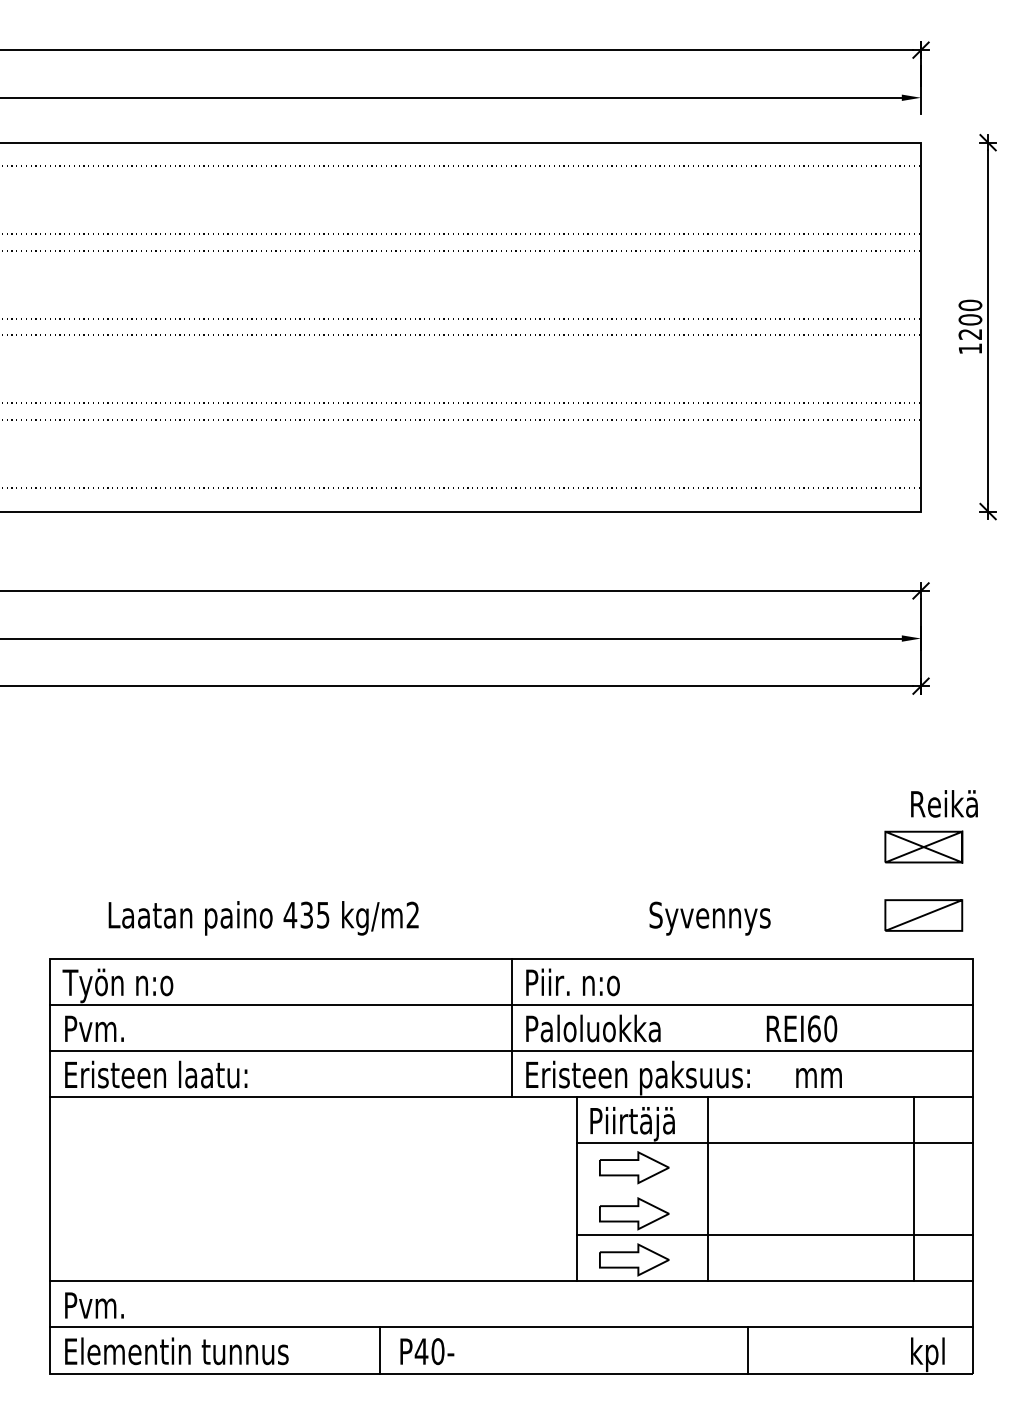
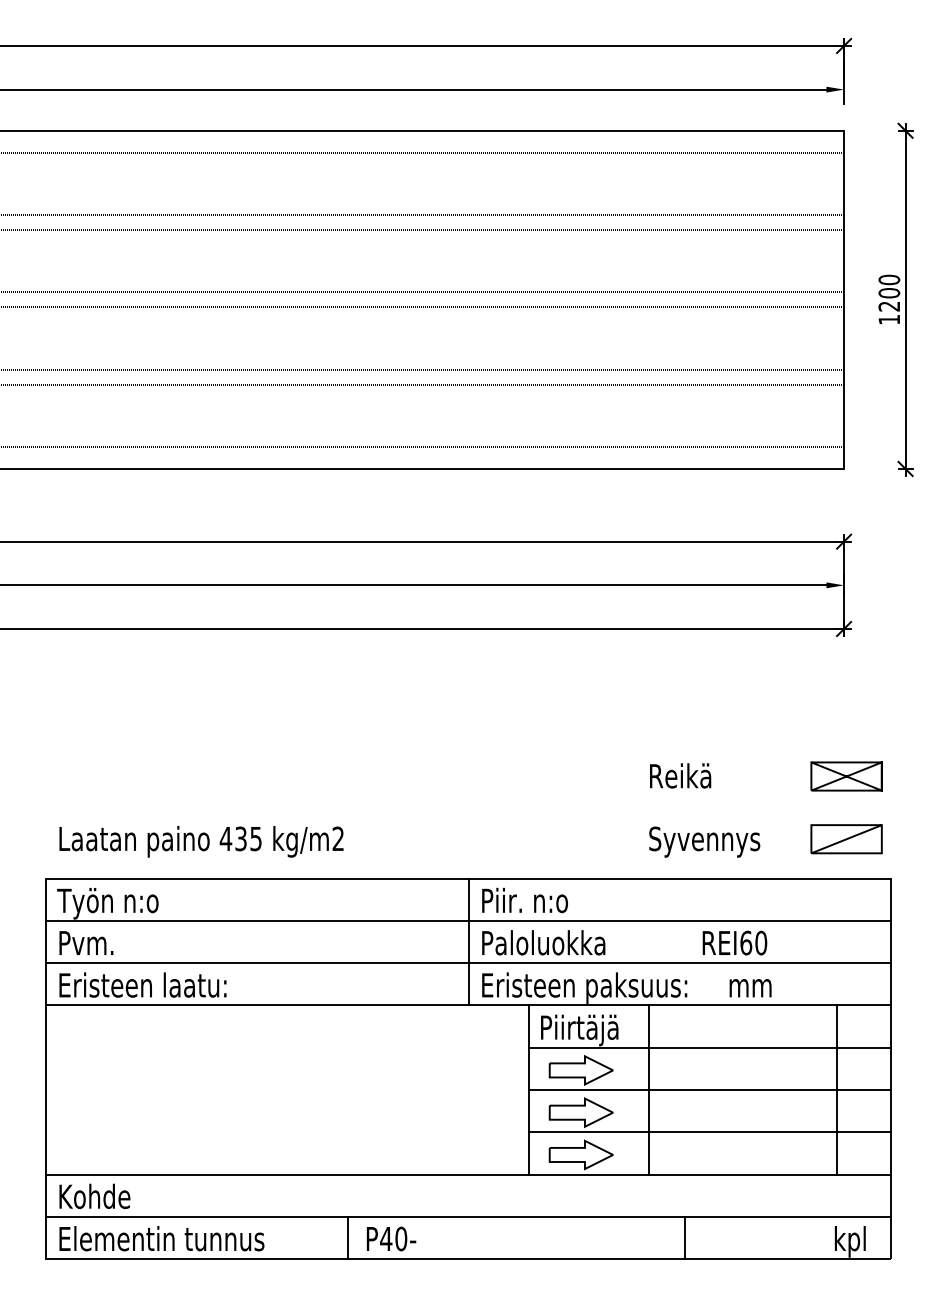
text: (944, 803) -> (680, 775), moved
text: (263, 917) -> (201, 841), moved
text: (709, 917) -> (704, 841), moved
line: (774, 1188) -> (709, 1089), added
text: (104, 1305) -> (95, 1196), Pvm. -> Kohde

